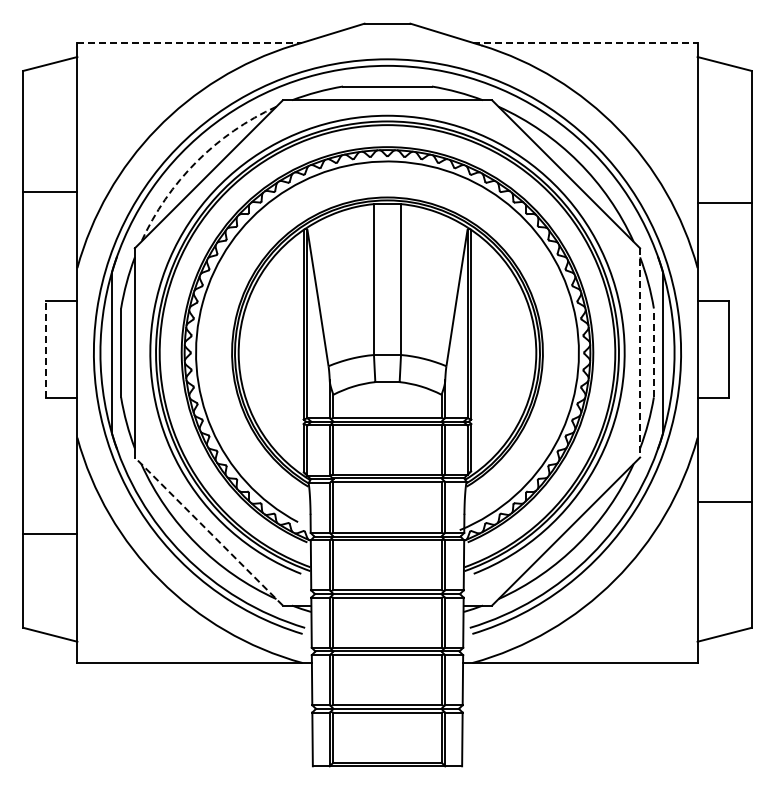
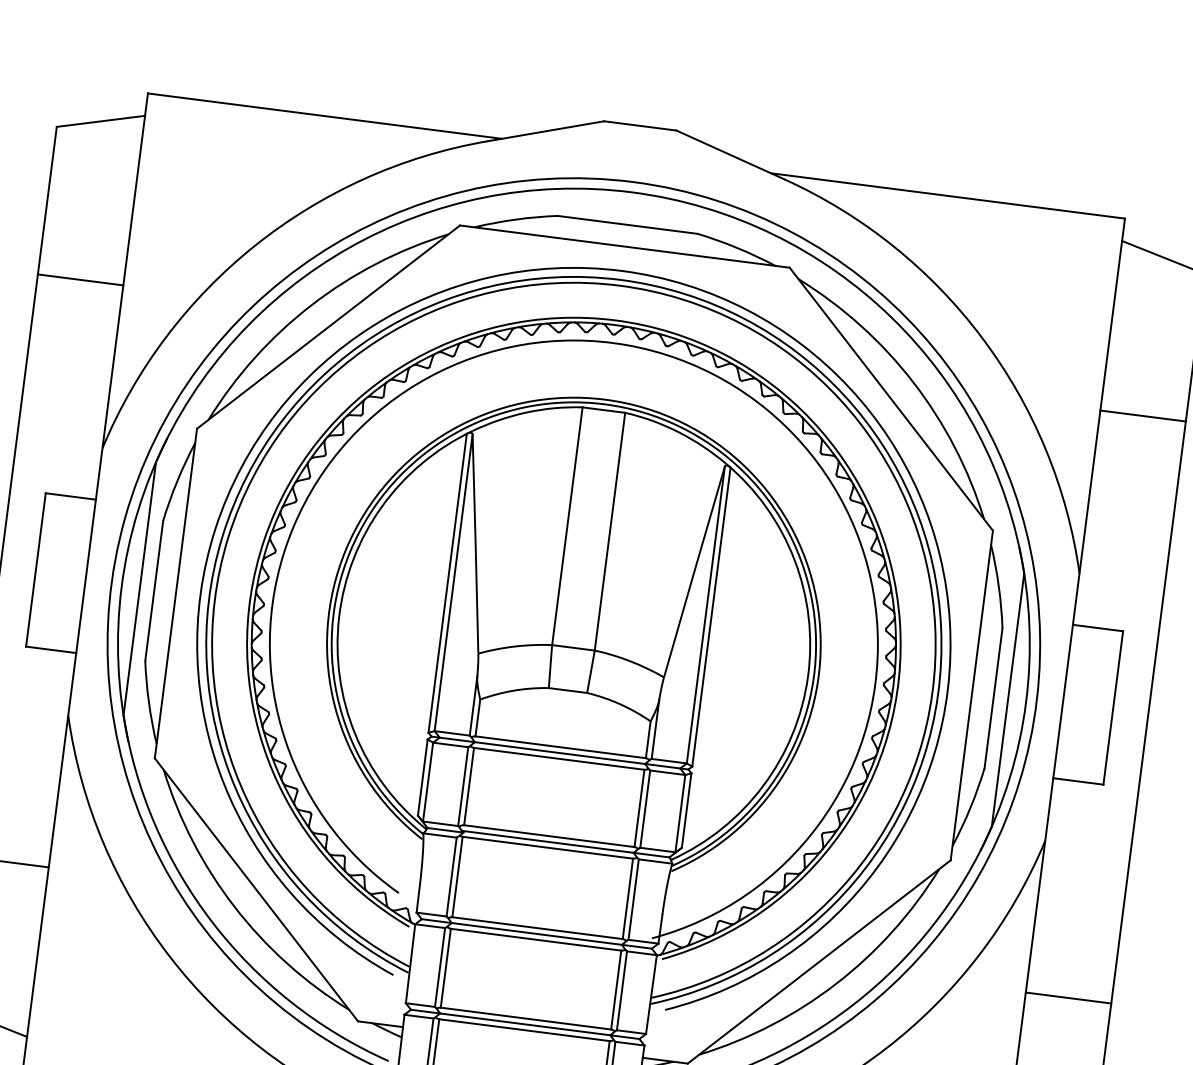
line: (190, 42) -> (326, 115), dashed -> solid
line: (585, 42) -> (948, 195), dashed -> solid
arc: (196, 161) -> (311, 304), dashed -> solid
line: (50, 191) -> (81, 279), moved
line: (724, 202) -> (1142, 415), moved
line: (45, 349) -> (35, 570), dashed -> solid
line: (640, 352) -> (972, 694), dashed -> solid
line: (653, 352) -> (992, 697), dashed -> solid
line: (724, 502) -> (1068, 998), moved
line: (208, 531) -> (255, 889), dashed -> solid

